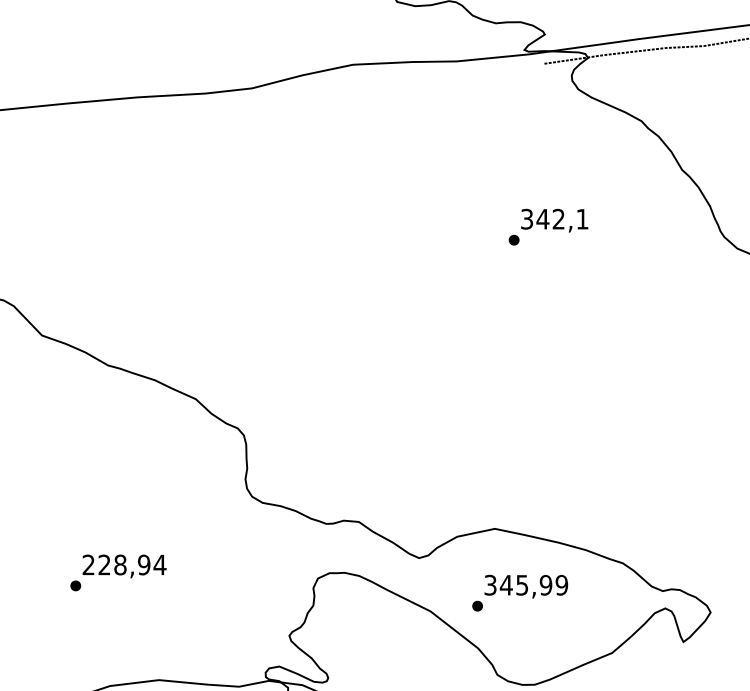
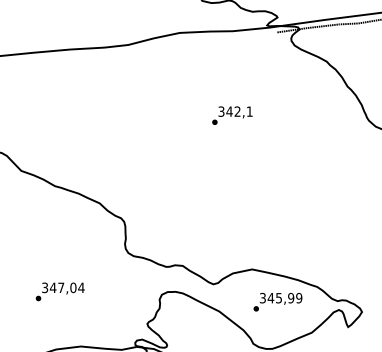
text: (548, 226) -> (232, 115), moved
text: (116, 564) -> (59, 287), 228,94 -> 347,04
text: (519, 593) -> (277, 302), moved

